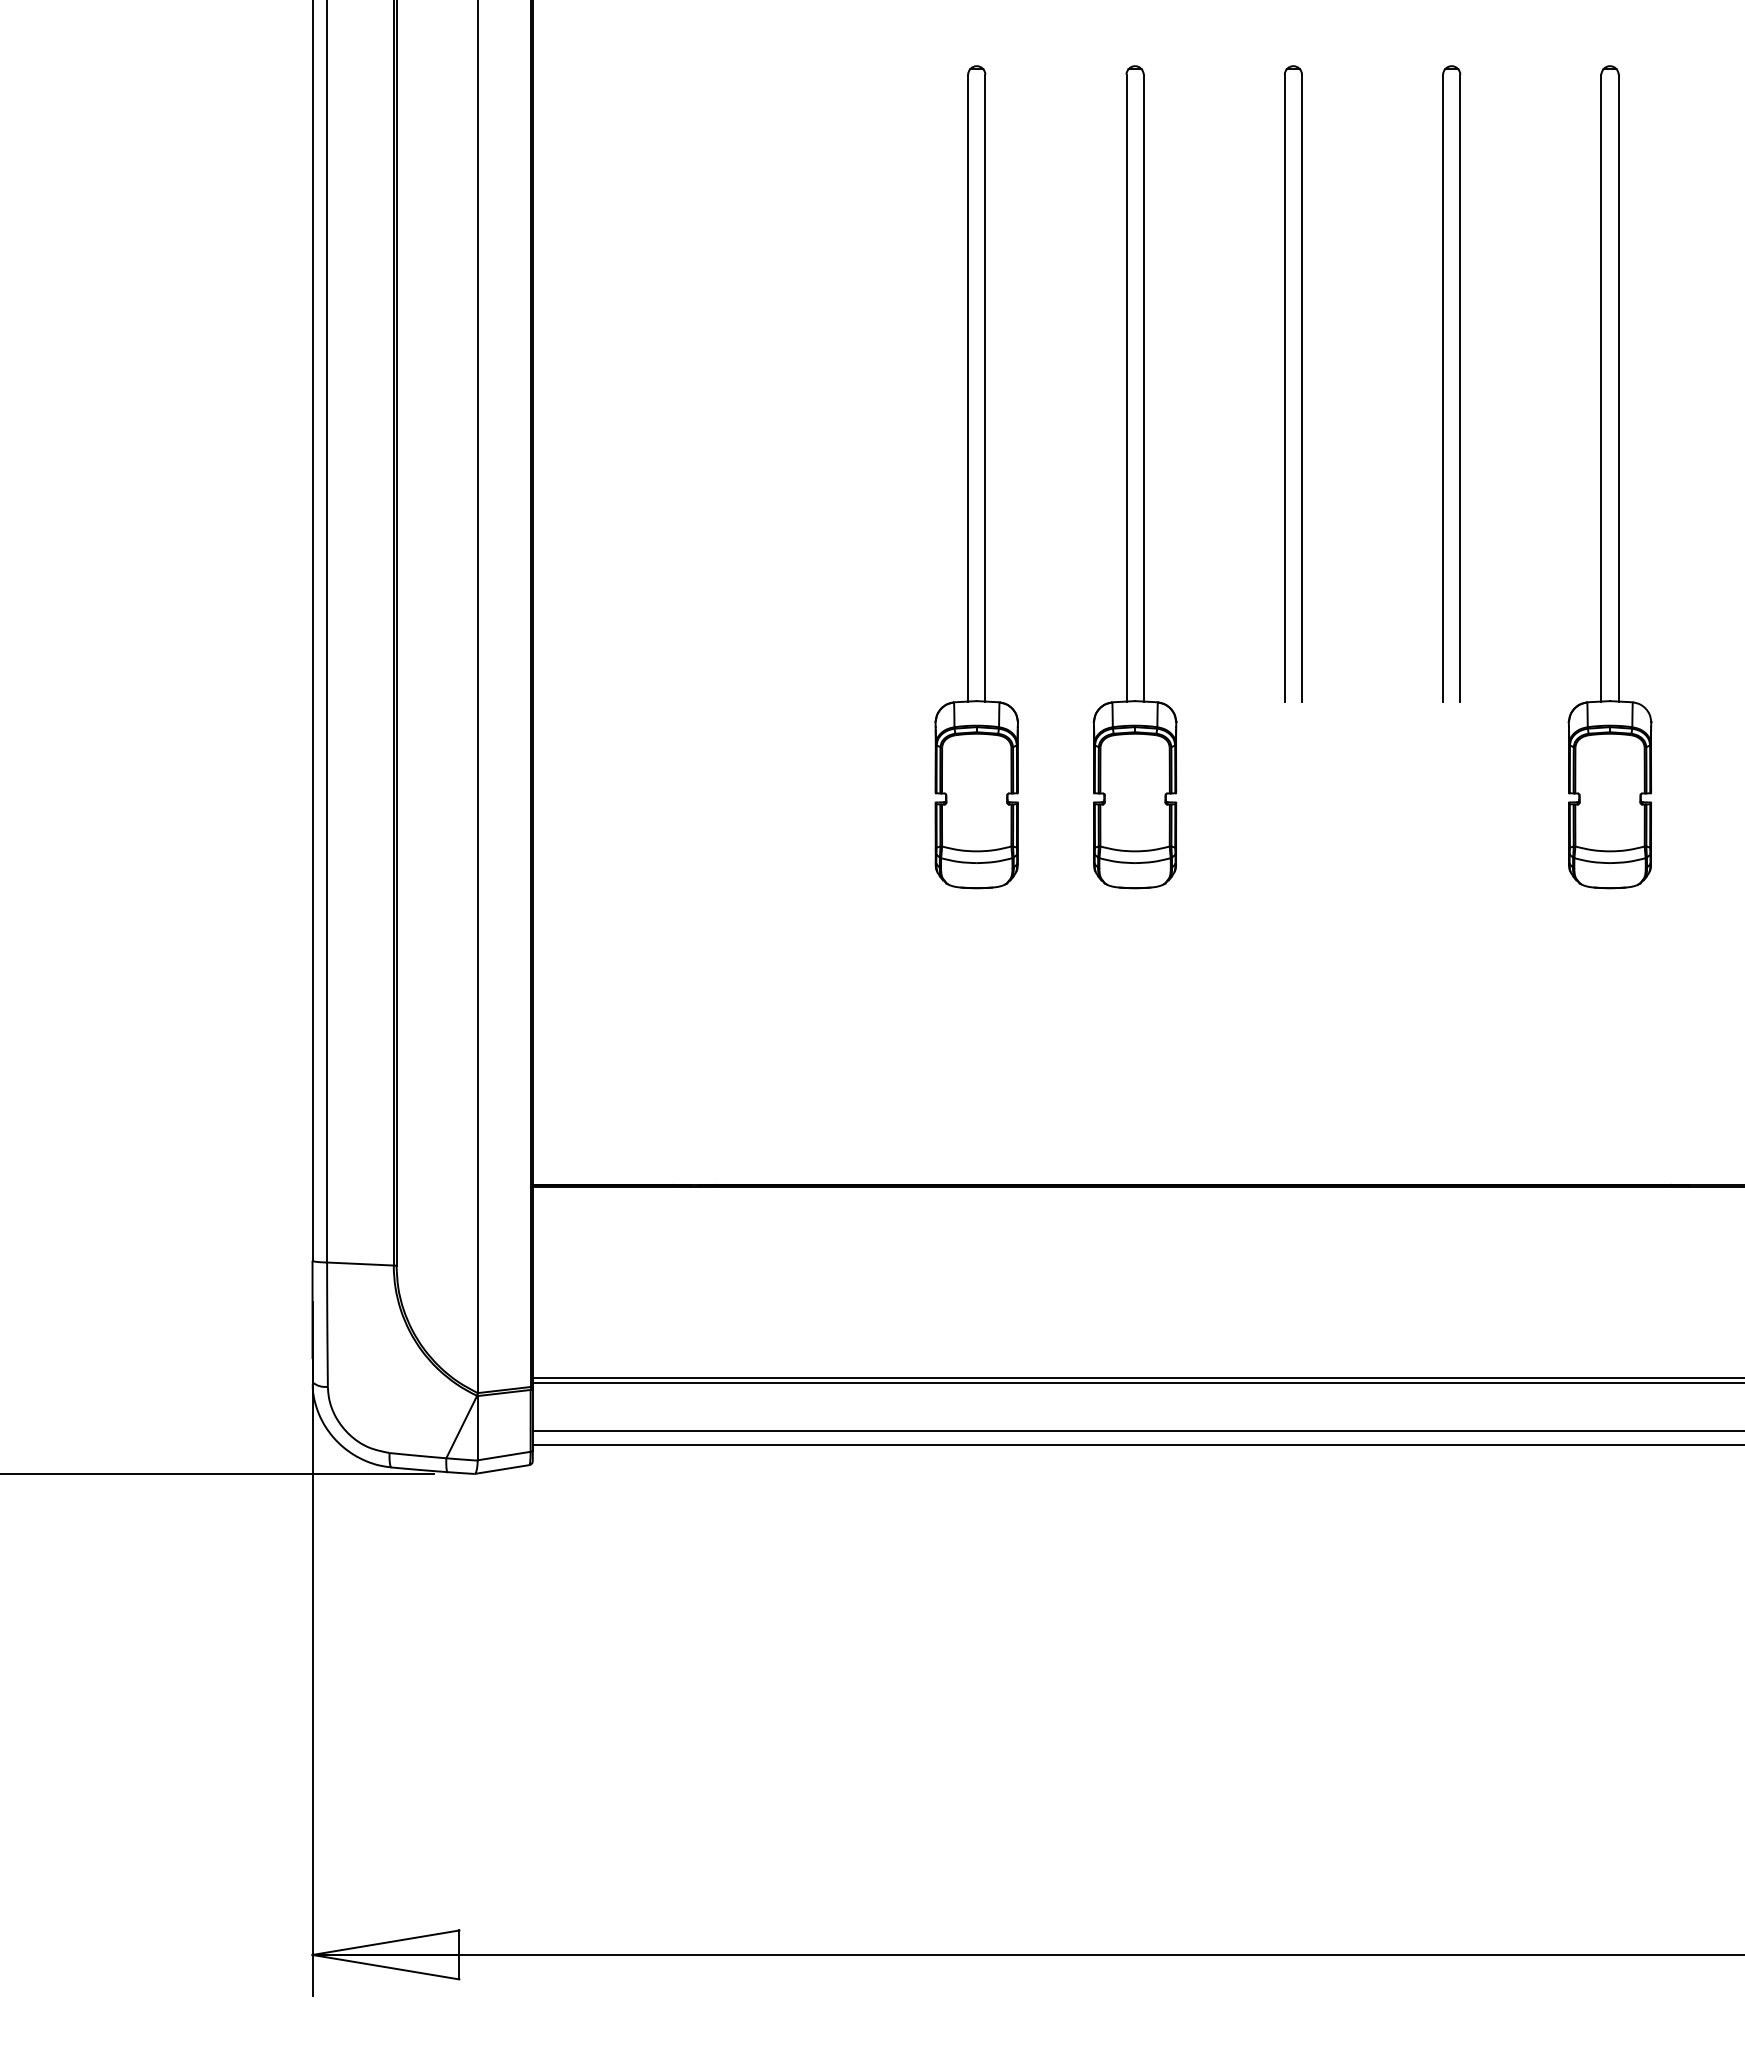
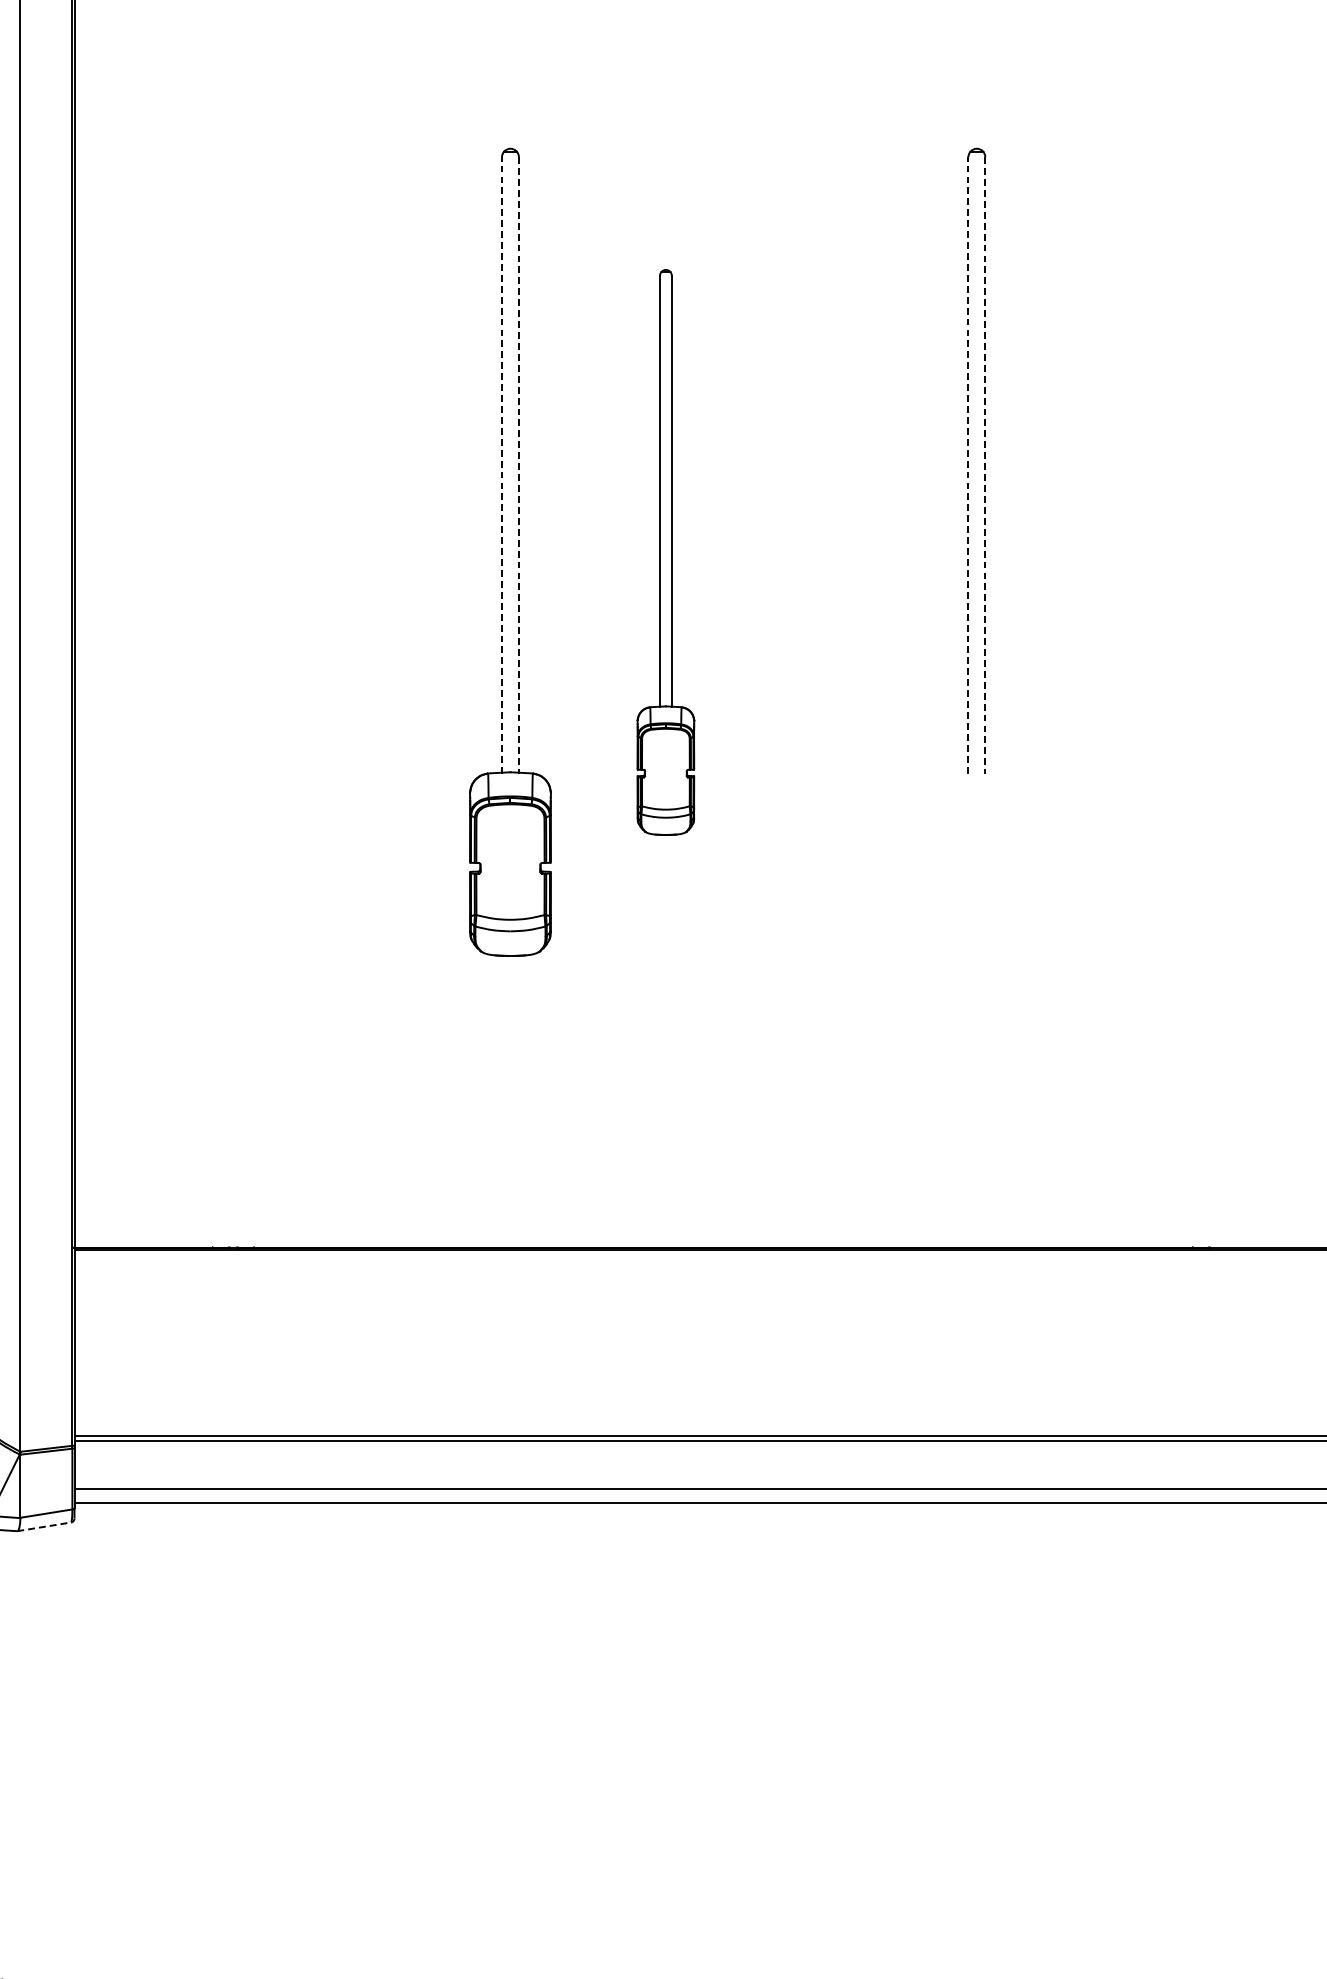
part: (1285, 383) -> (813, 460), removed
line: (968, 388) -> (502, 465), solid -> dashed
line: (985, 388) -> (519, 465), solid -> dashed
line: (1443, 388) -> (968, 465), solid -> dashed
line: (1460, 388) -> (985, 465), solid -> dashed
part: (1134, 477) -> (665, 552), size x0.7
part: (1609, 477) -> (1131, 552), removed
line: (501, 1469) -> (43, 1526), solid -> dashed

